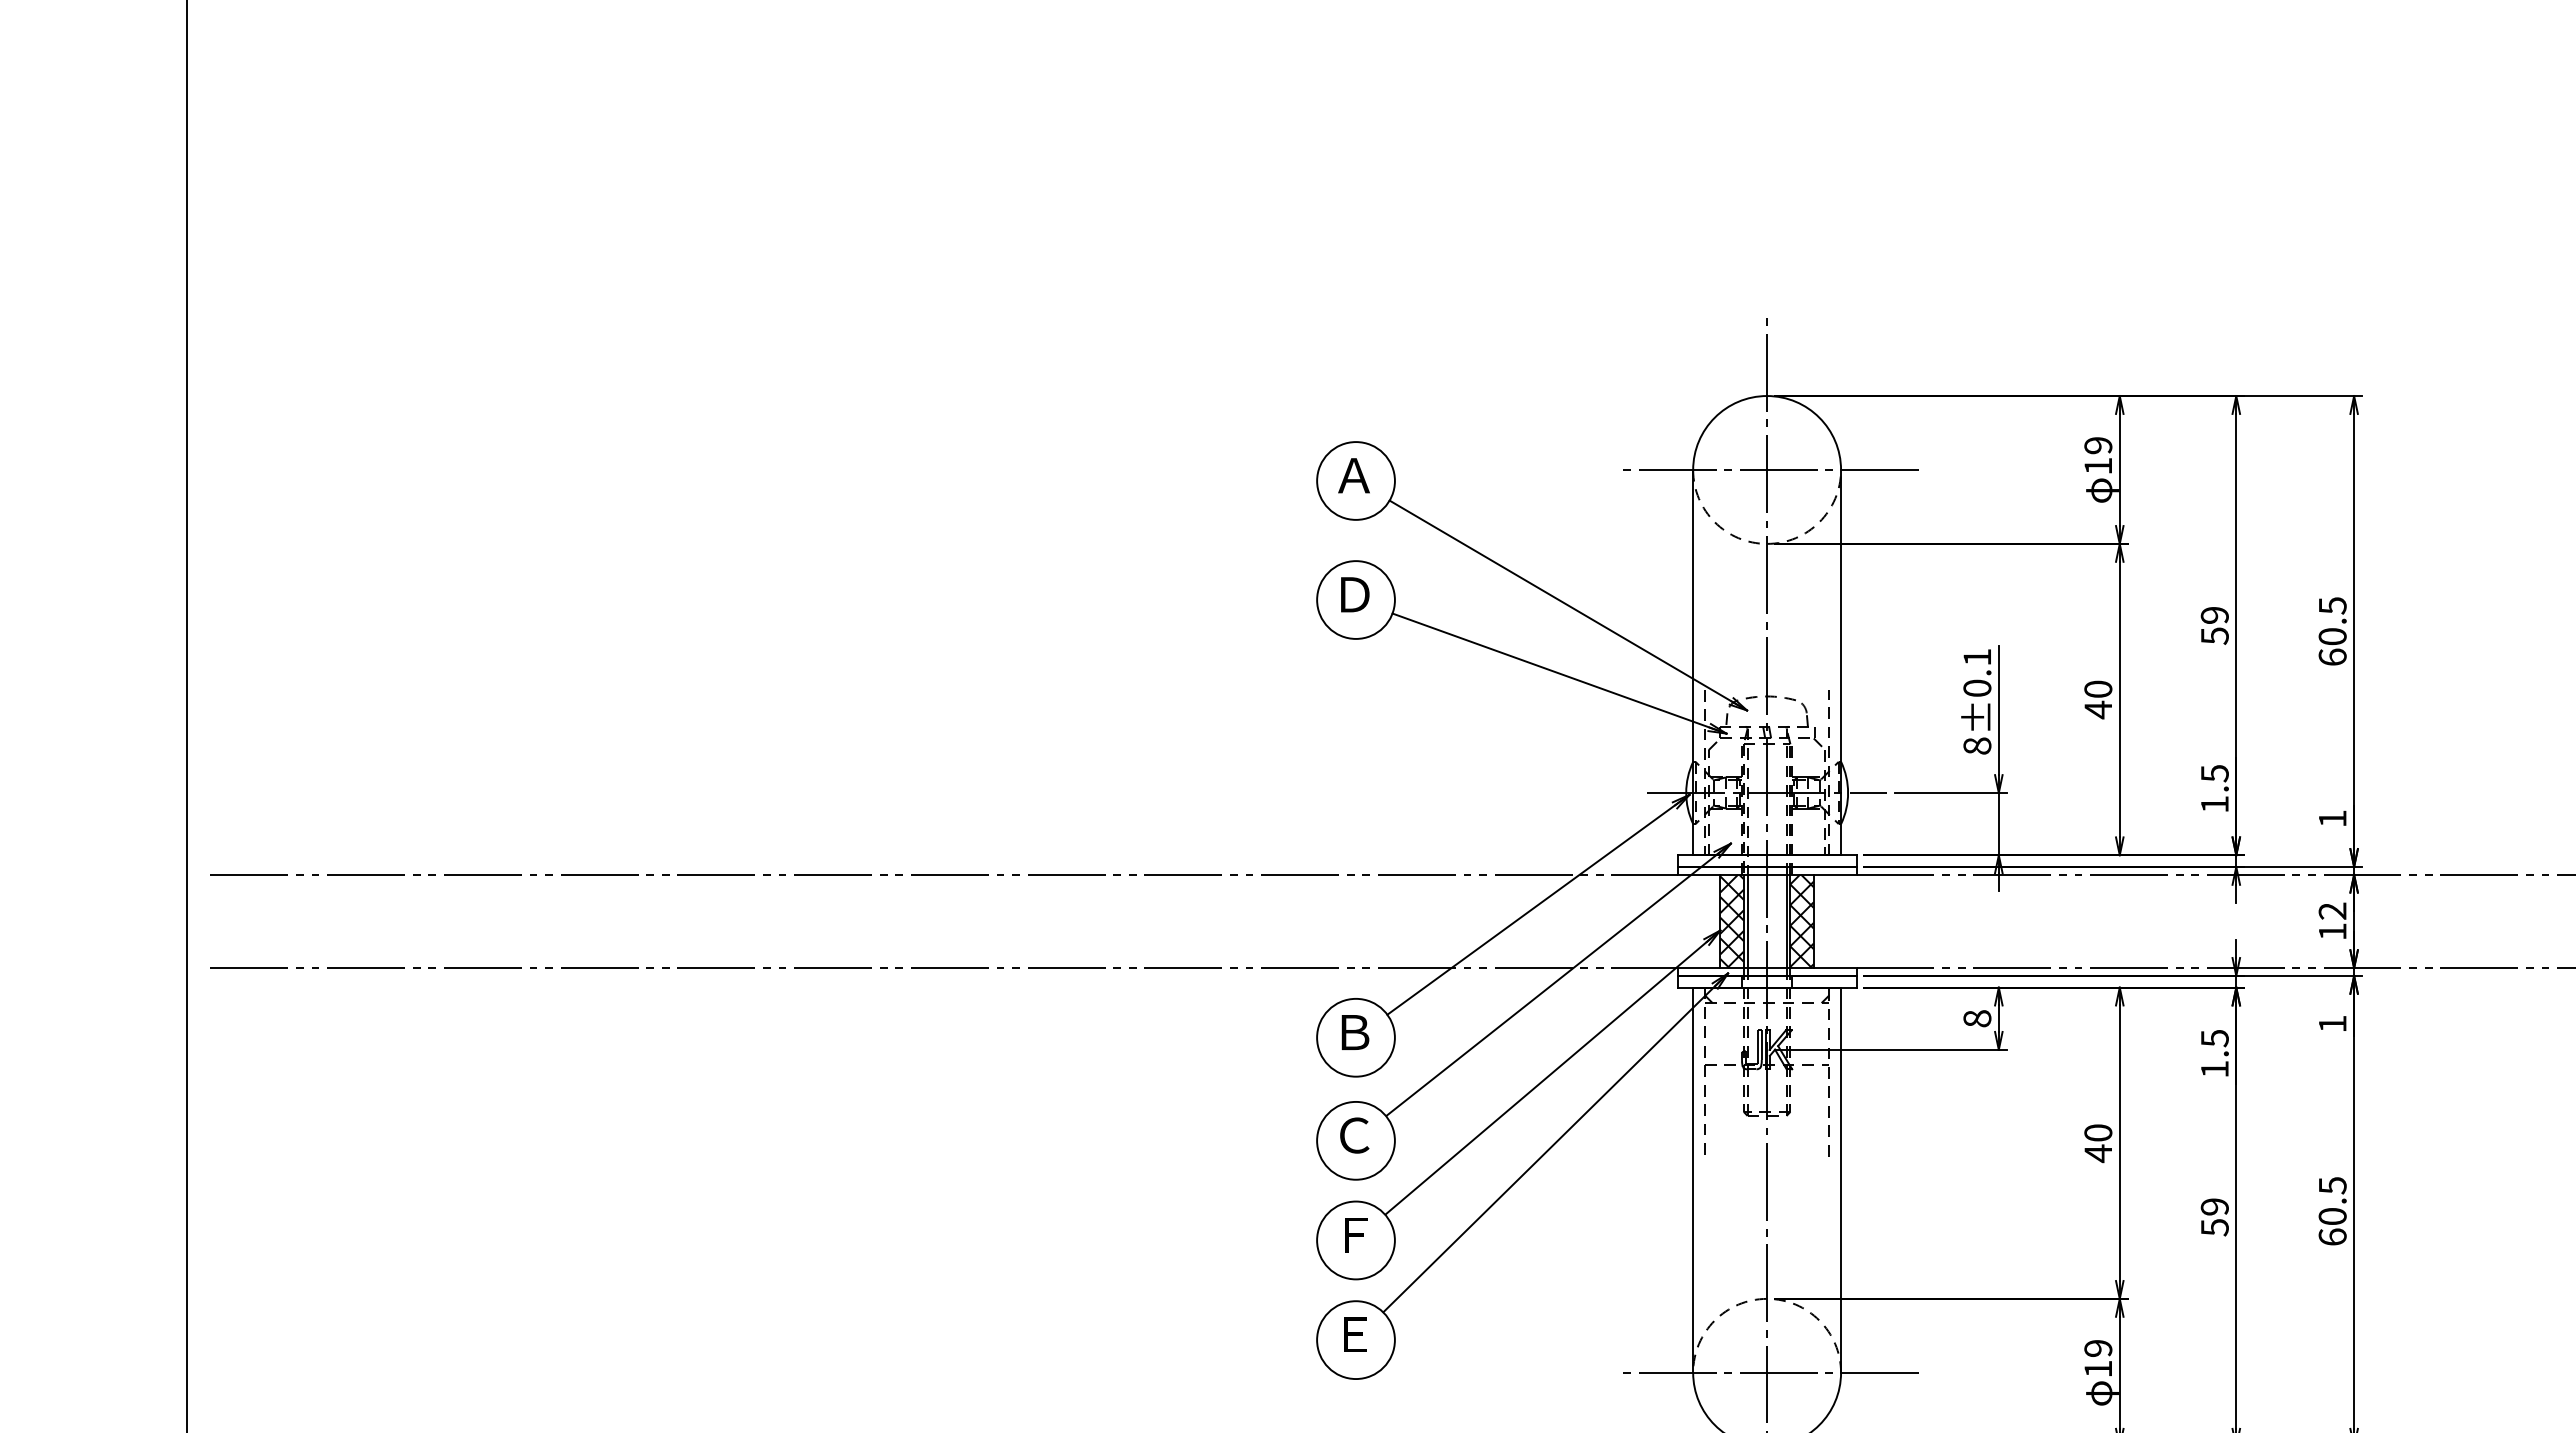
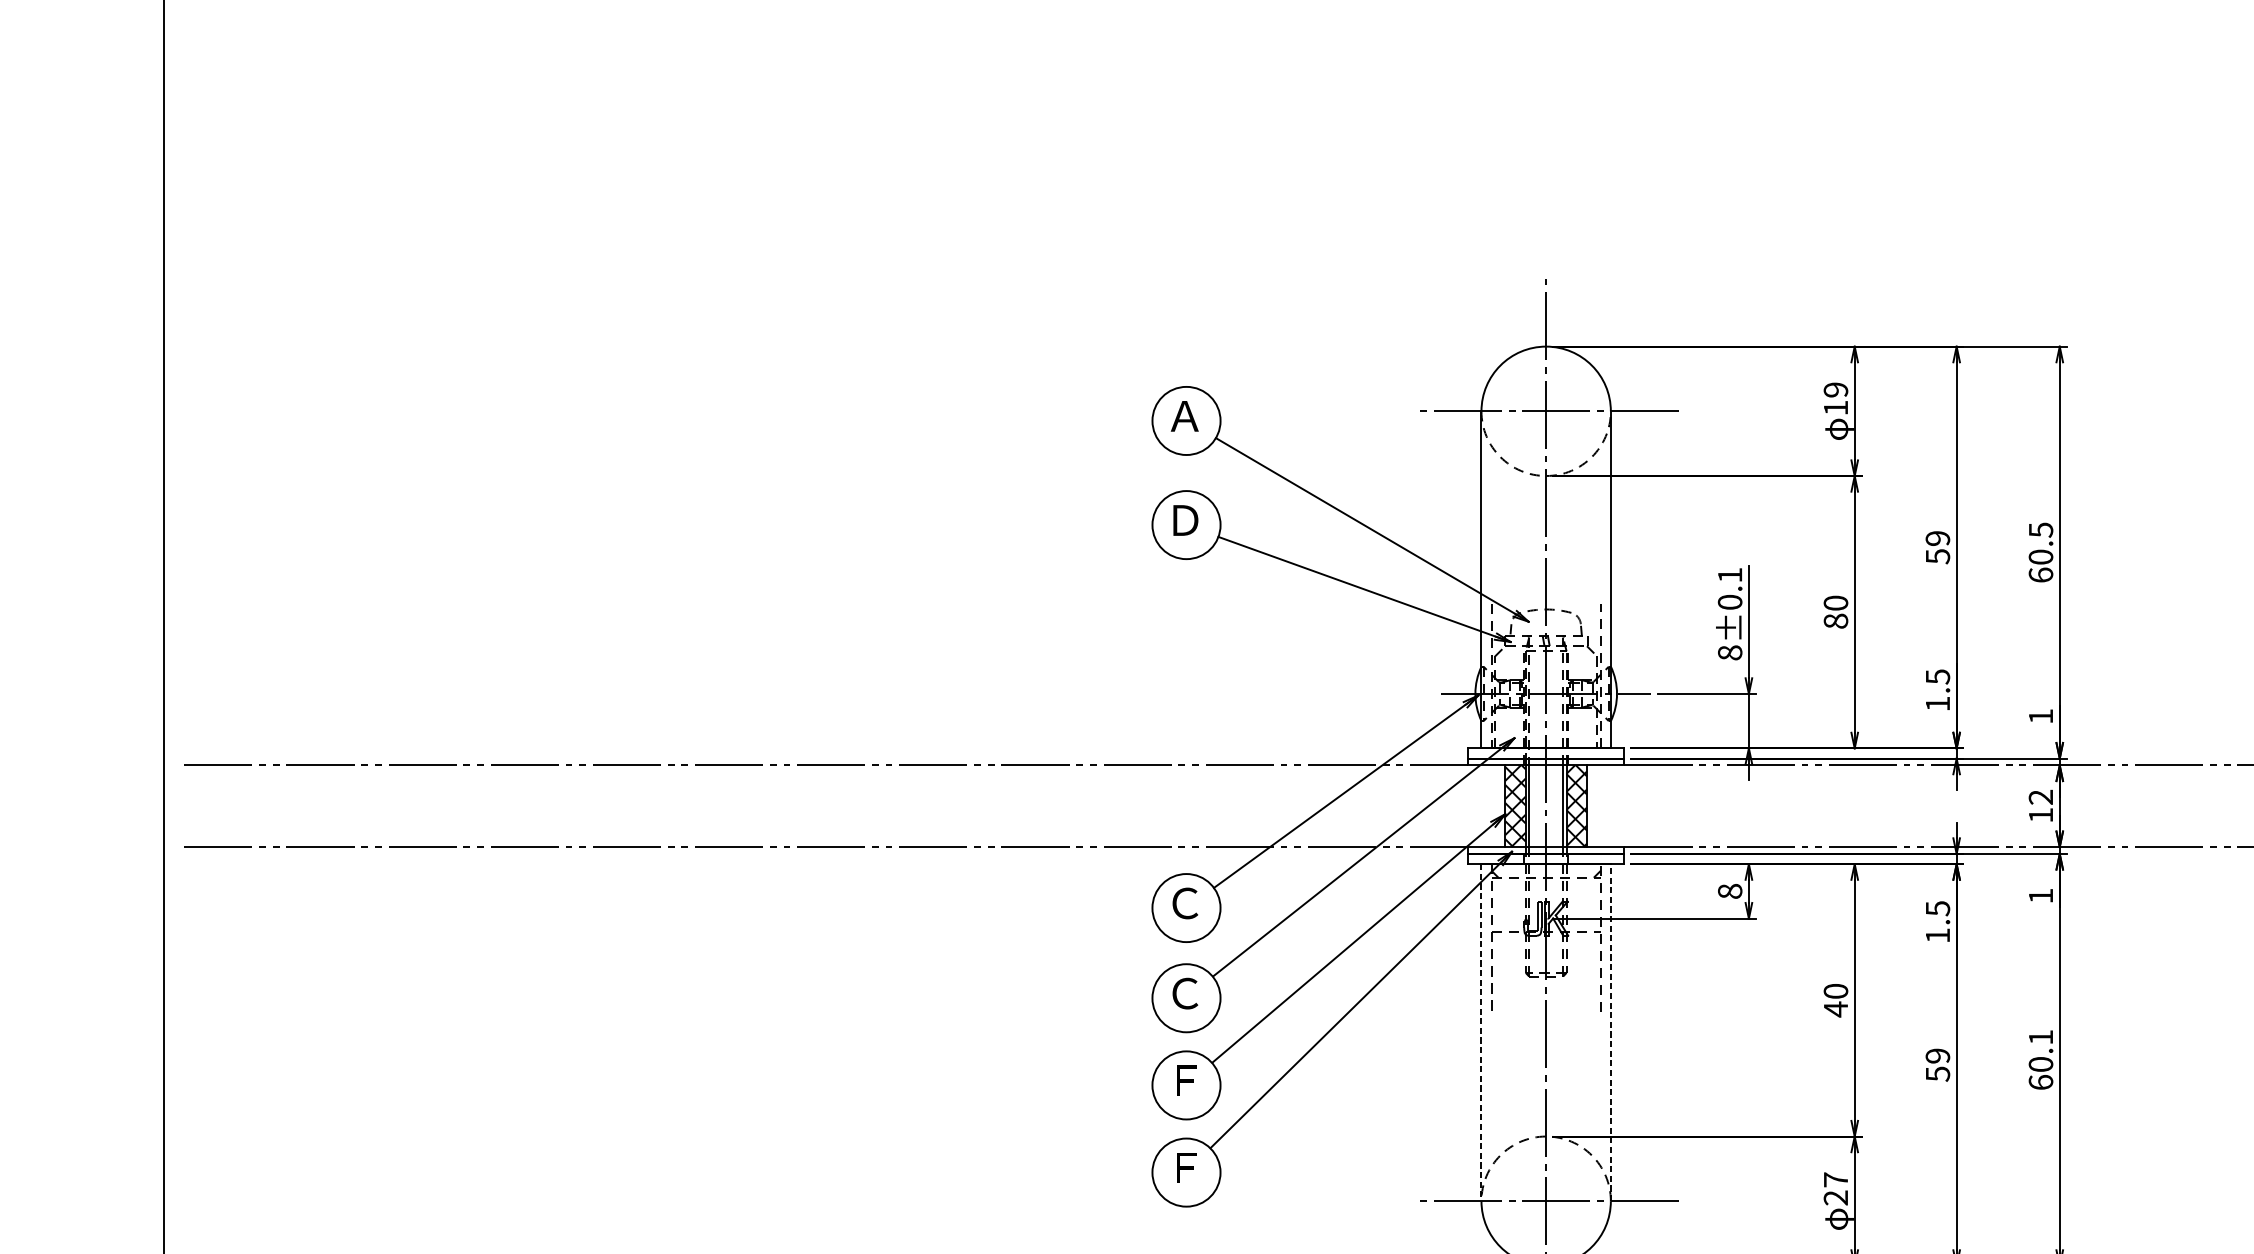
text: (2098, 709) -> (1836, 620), 40 -> 80
text: (1354, 1032) -> (1185, 903), Ｂ -> Ｃ
line: (1693, 1180) -> (1481, 1032), solid -> dashed
line: (1841, 1180) -> (1611, 1032), solid -> dashed
text: (2332, 1185) -> (2040, 1037), 60.5 -> 60.1
text: (1355, 1334) -> (1186, 1167), Ｅ -> Ｆ
text: (2098, 1358) -> (1836, 1188), 19 -> 27

